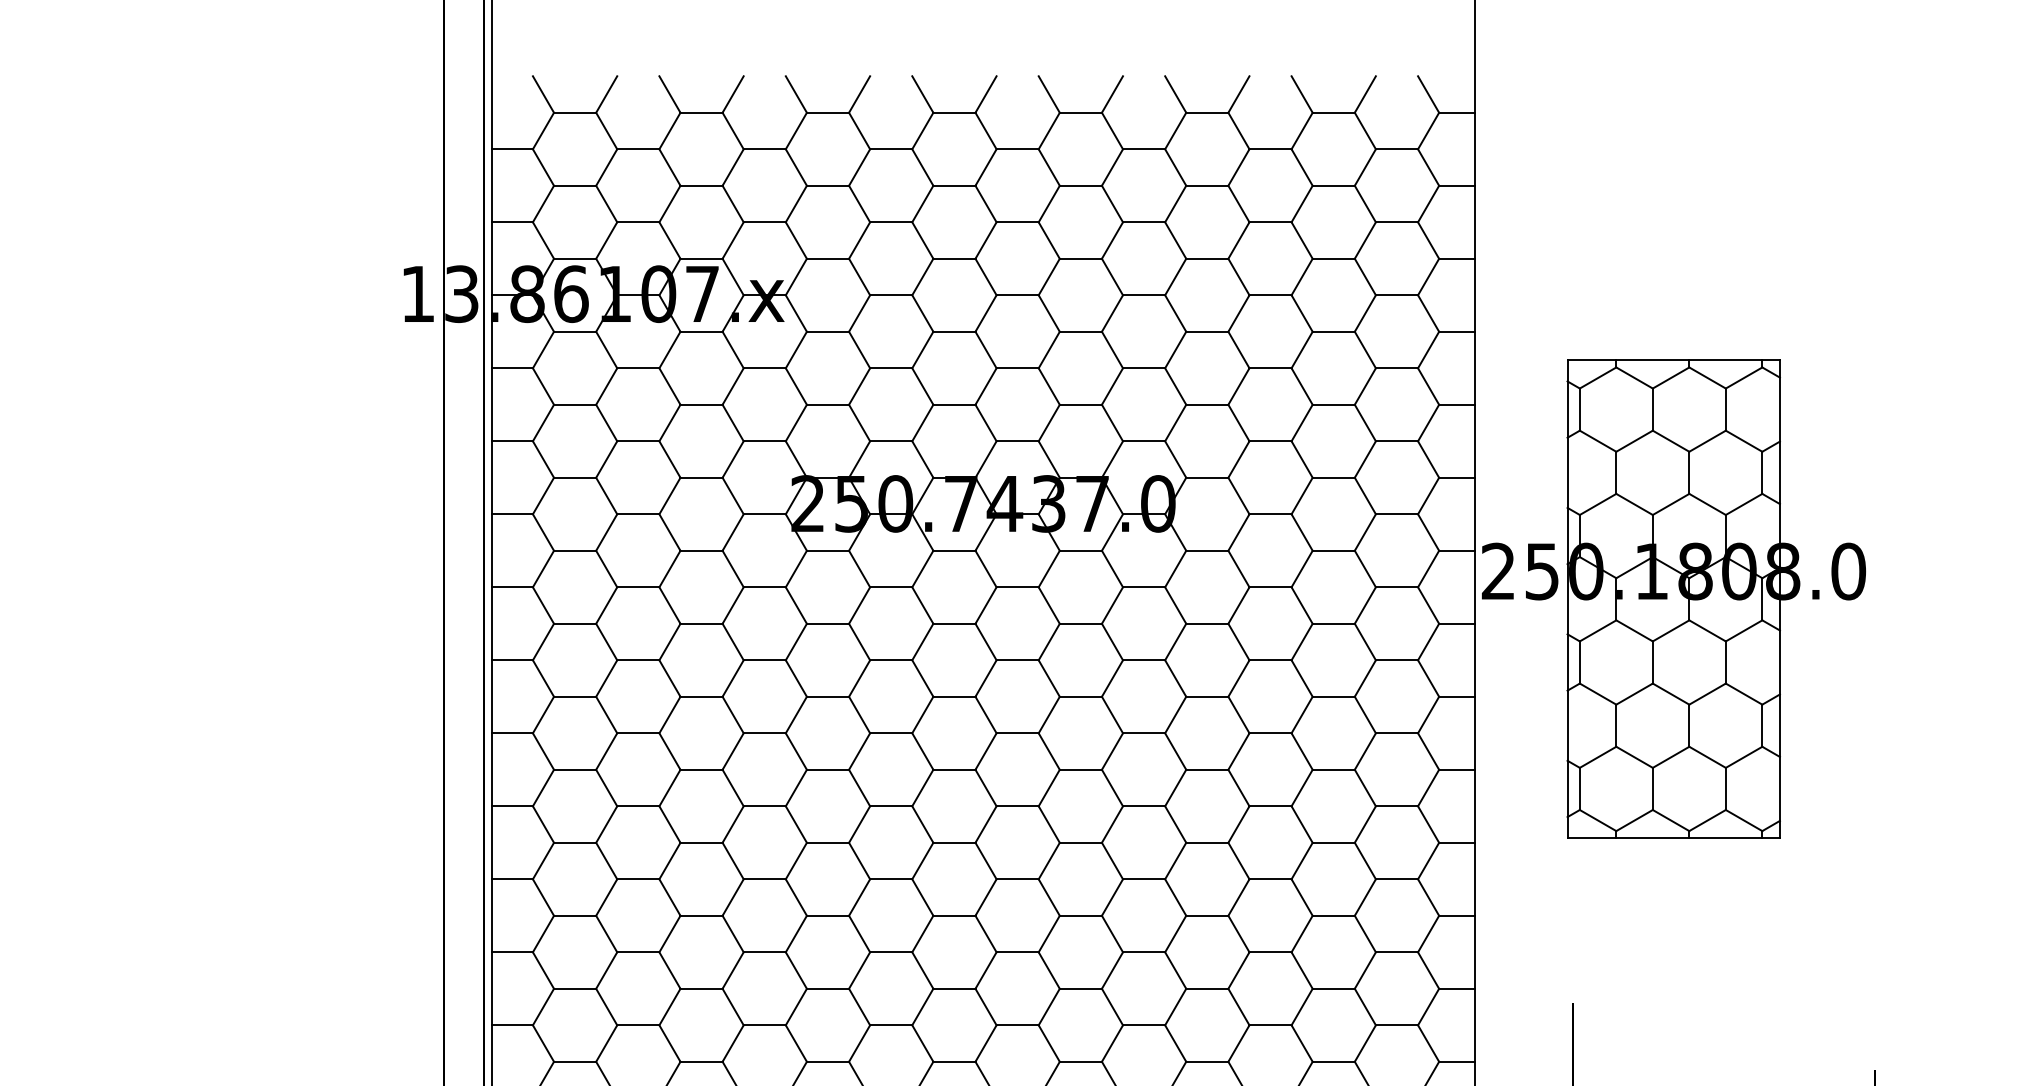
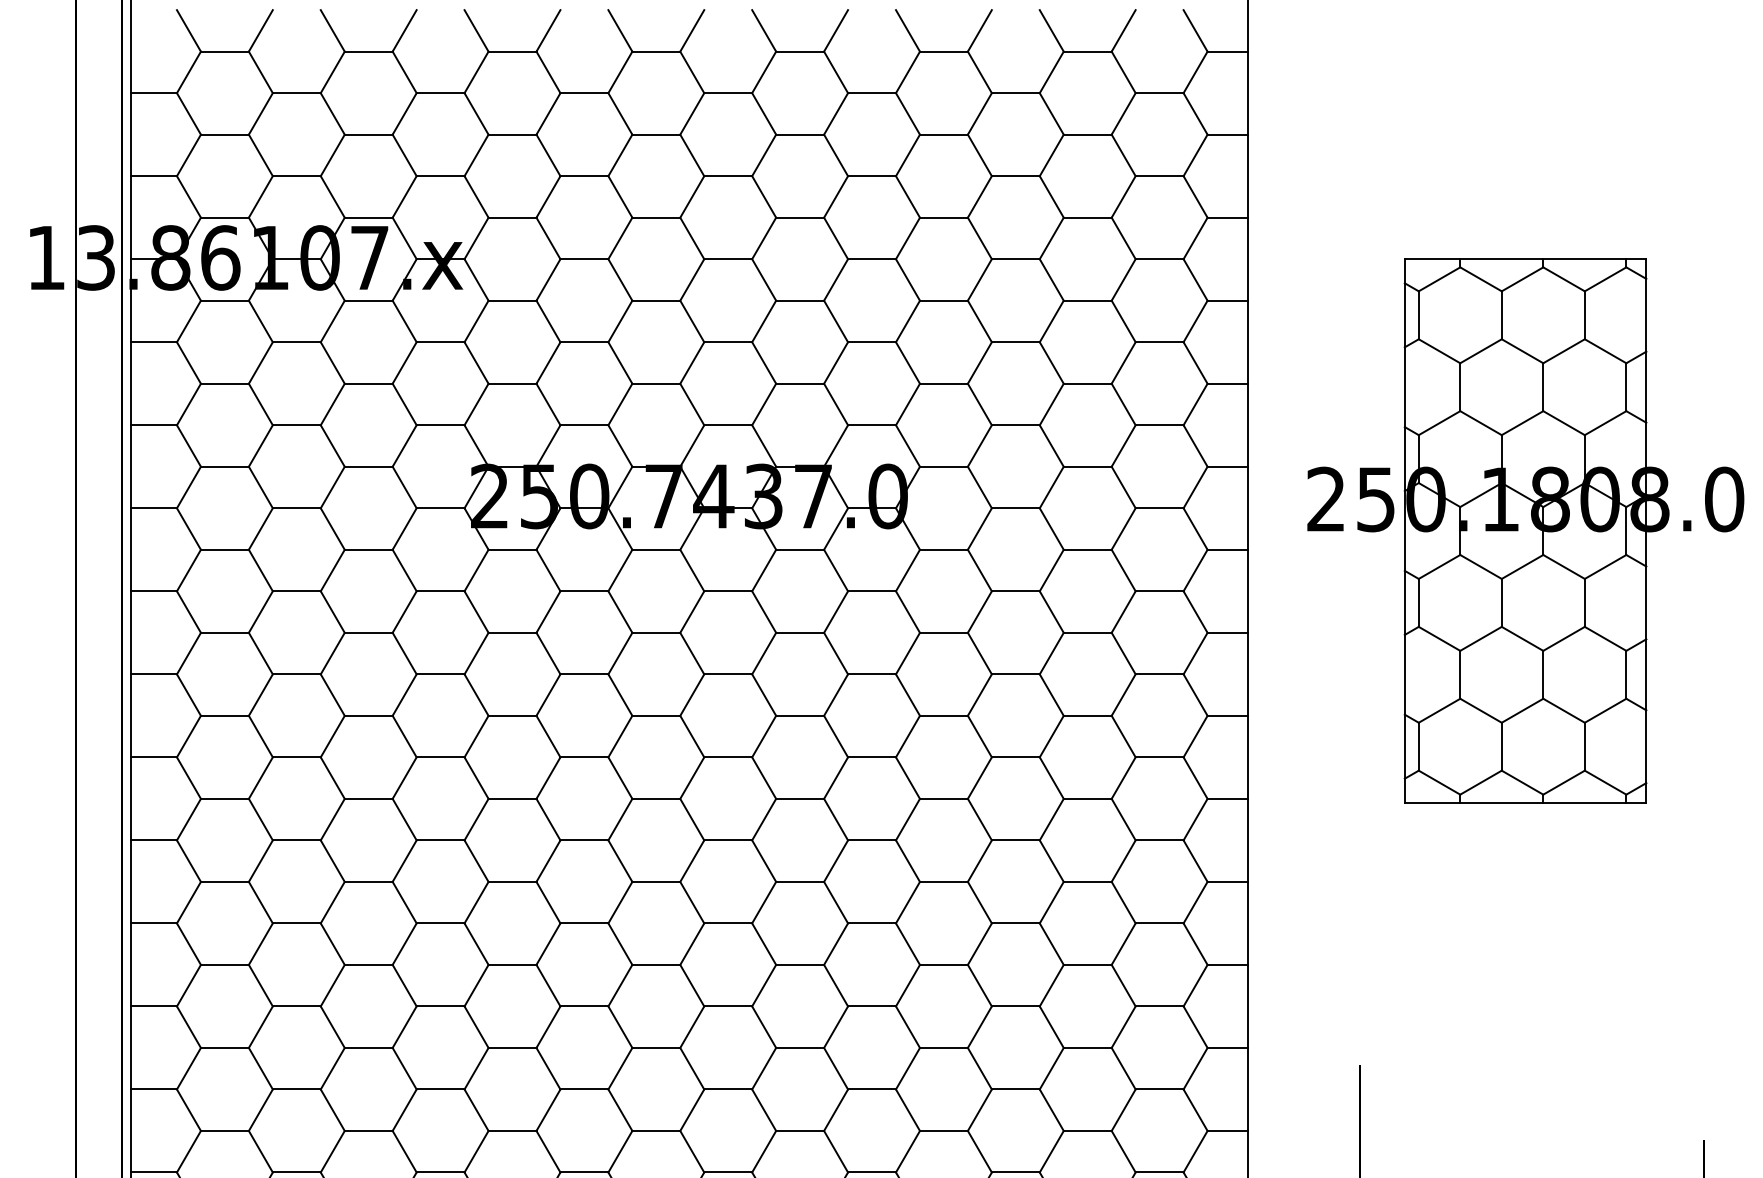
part: (1673, 598) -> (1525, 530), moved

